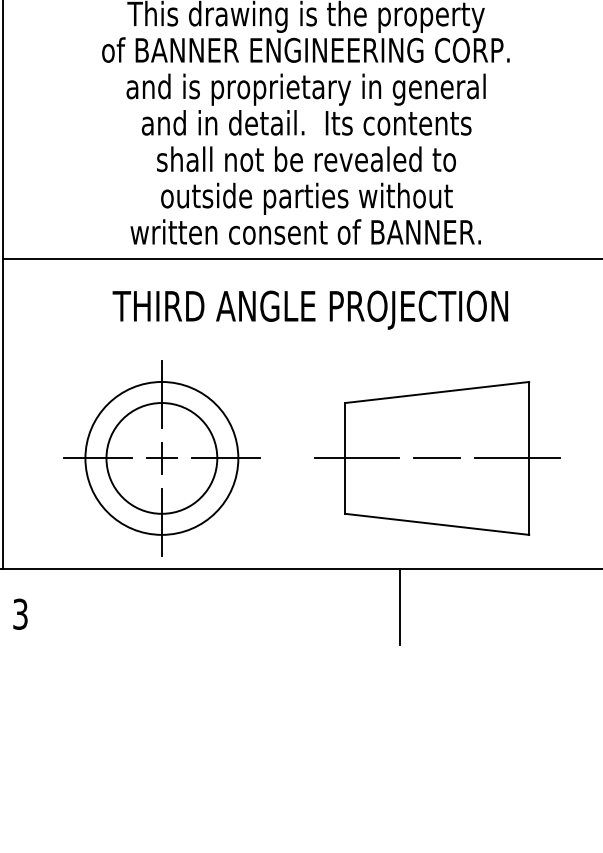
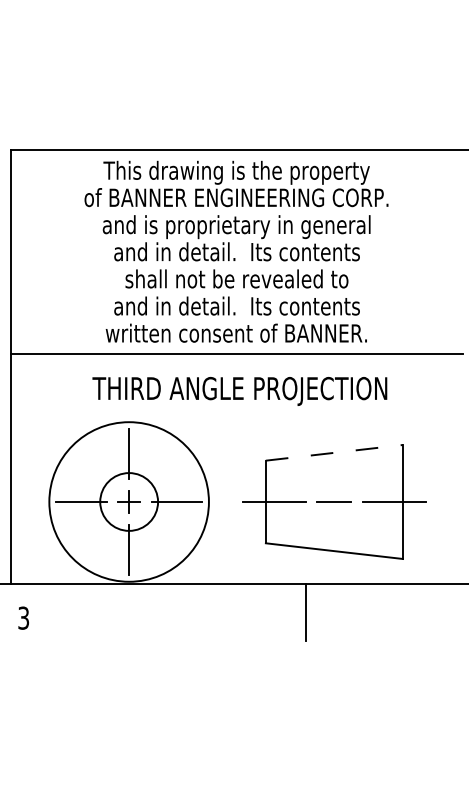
text: (305, 198) -> (236, 308), outside parties without -> and in detail.  Its contents
line: (437, 392) -> (334, 452), solid -> dashed
circle: (161, 457) -> (128, 501), size x0.7
circle: (162, 457) -> (129, 501), size x1.4

